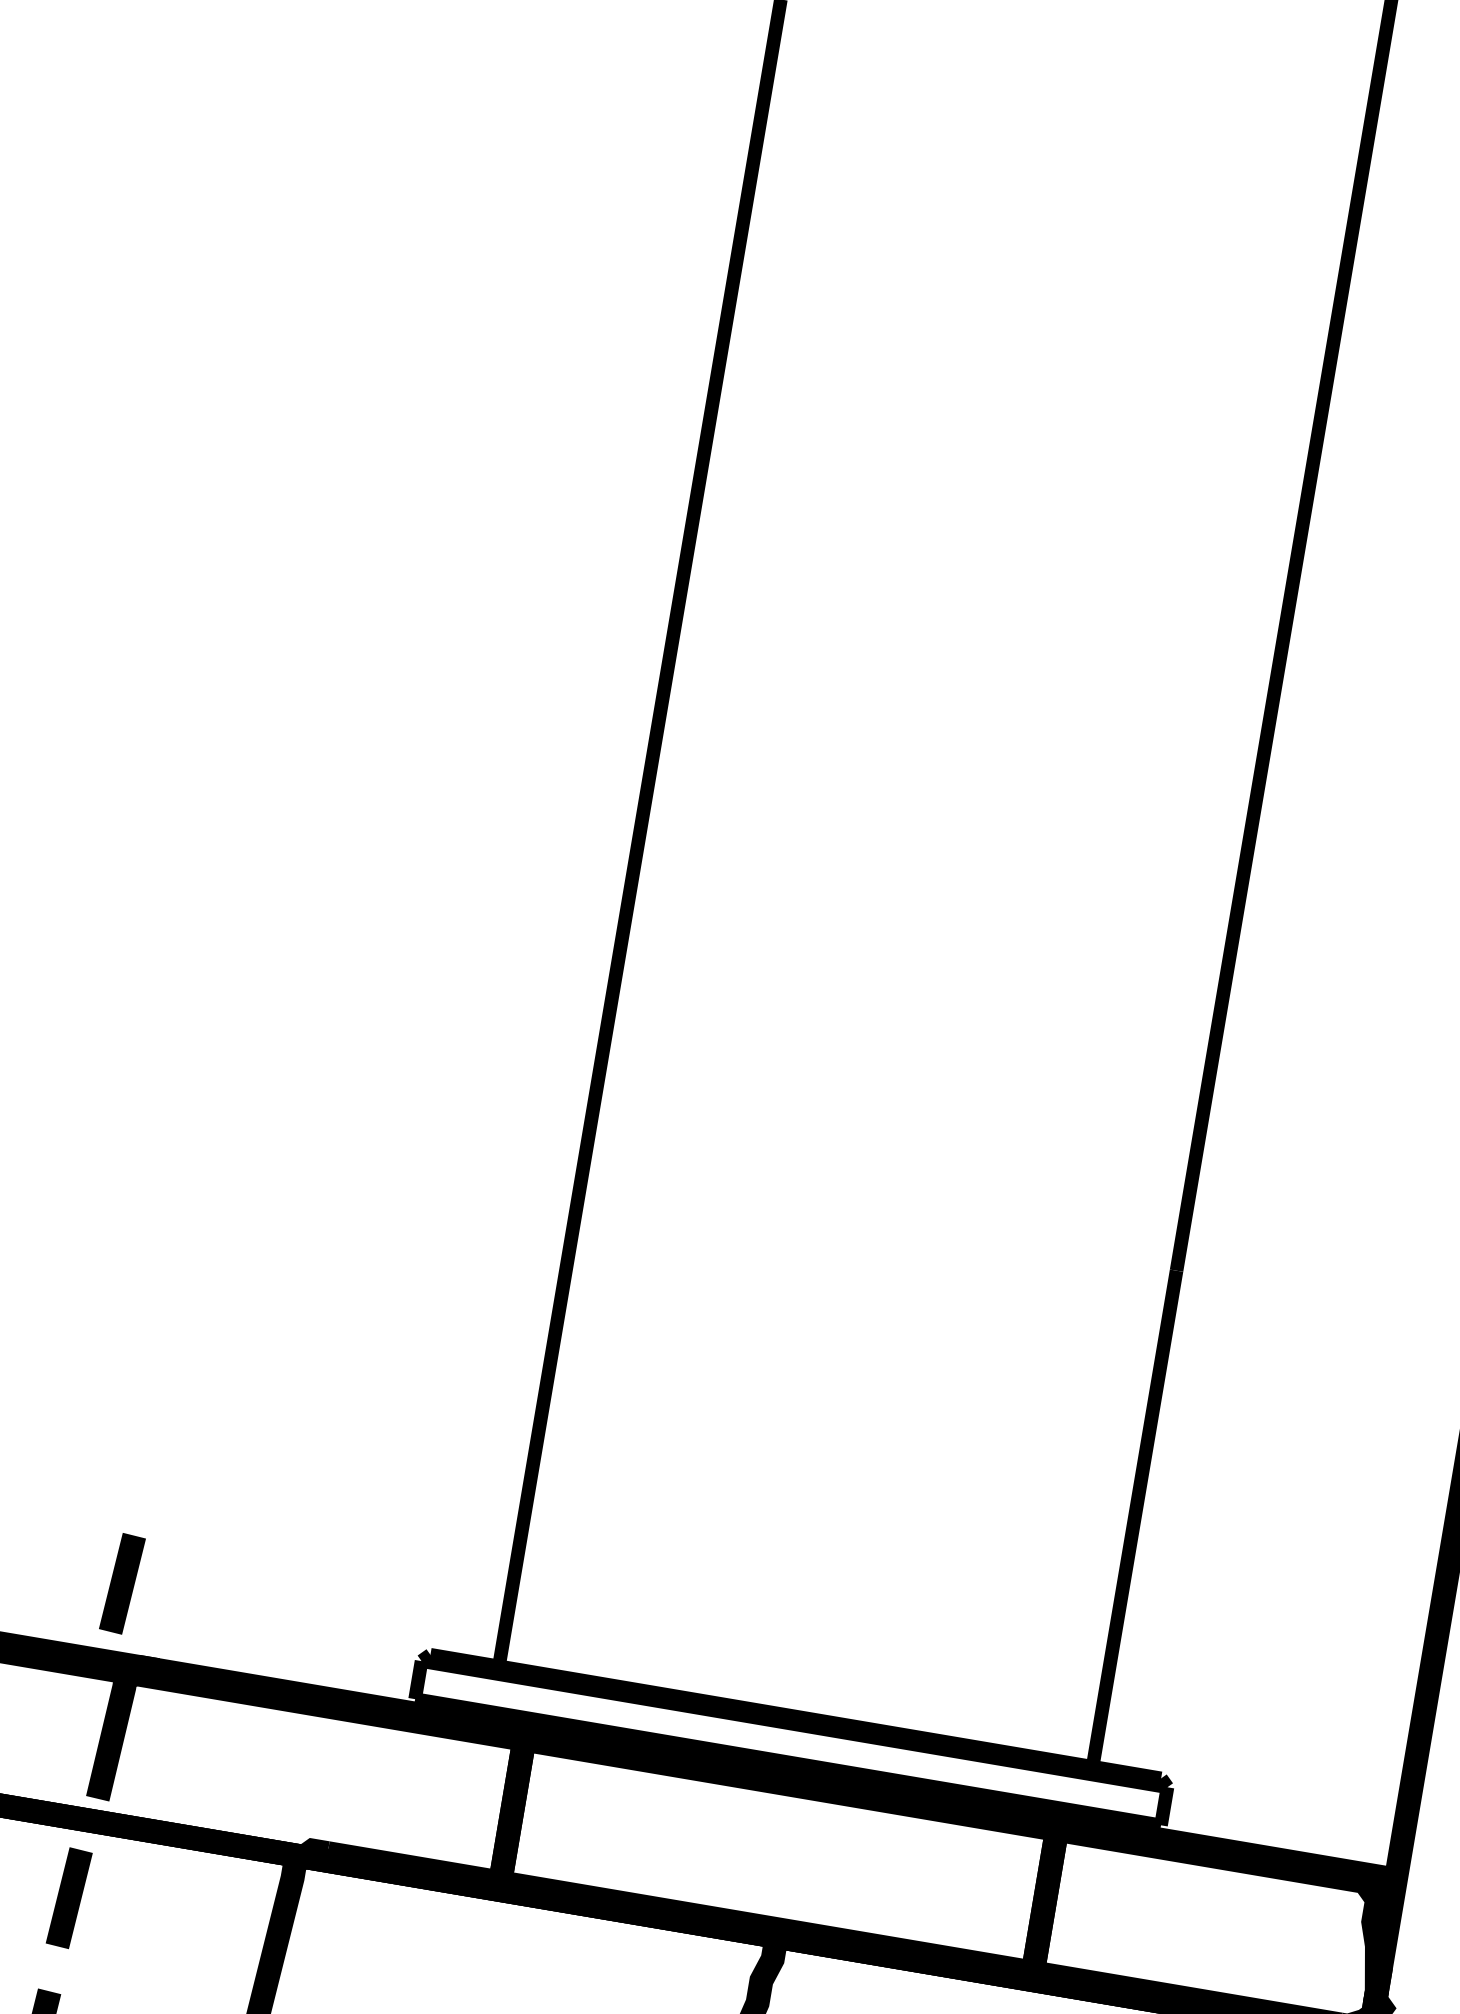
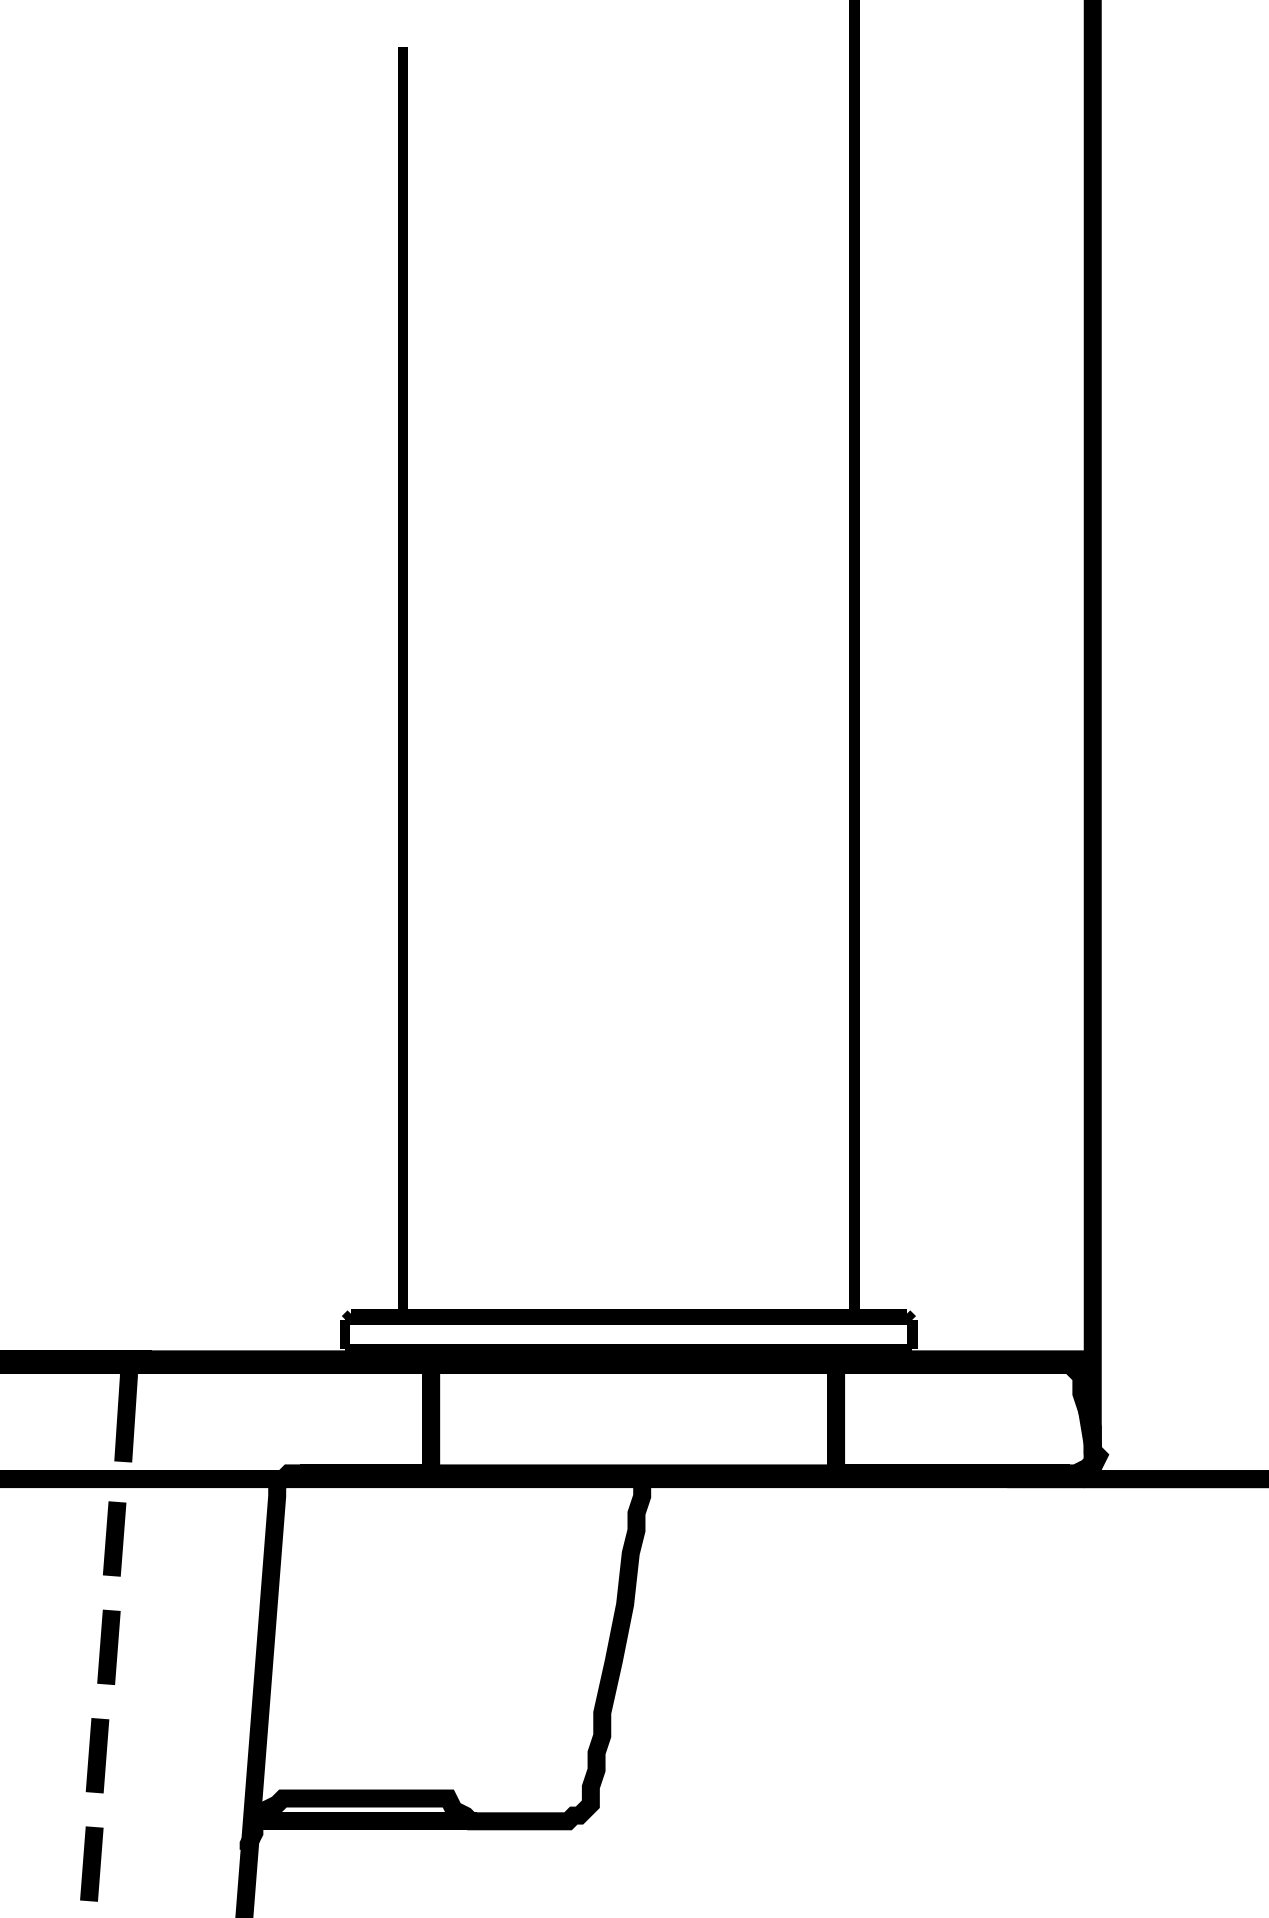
line: (122, 1583) -> (114, 1299), removed

